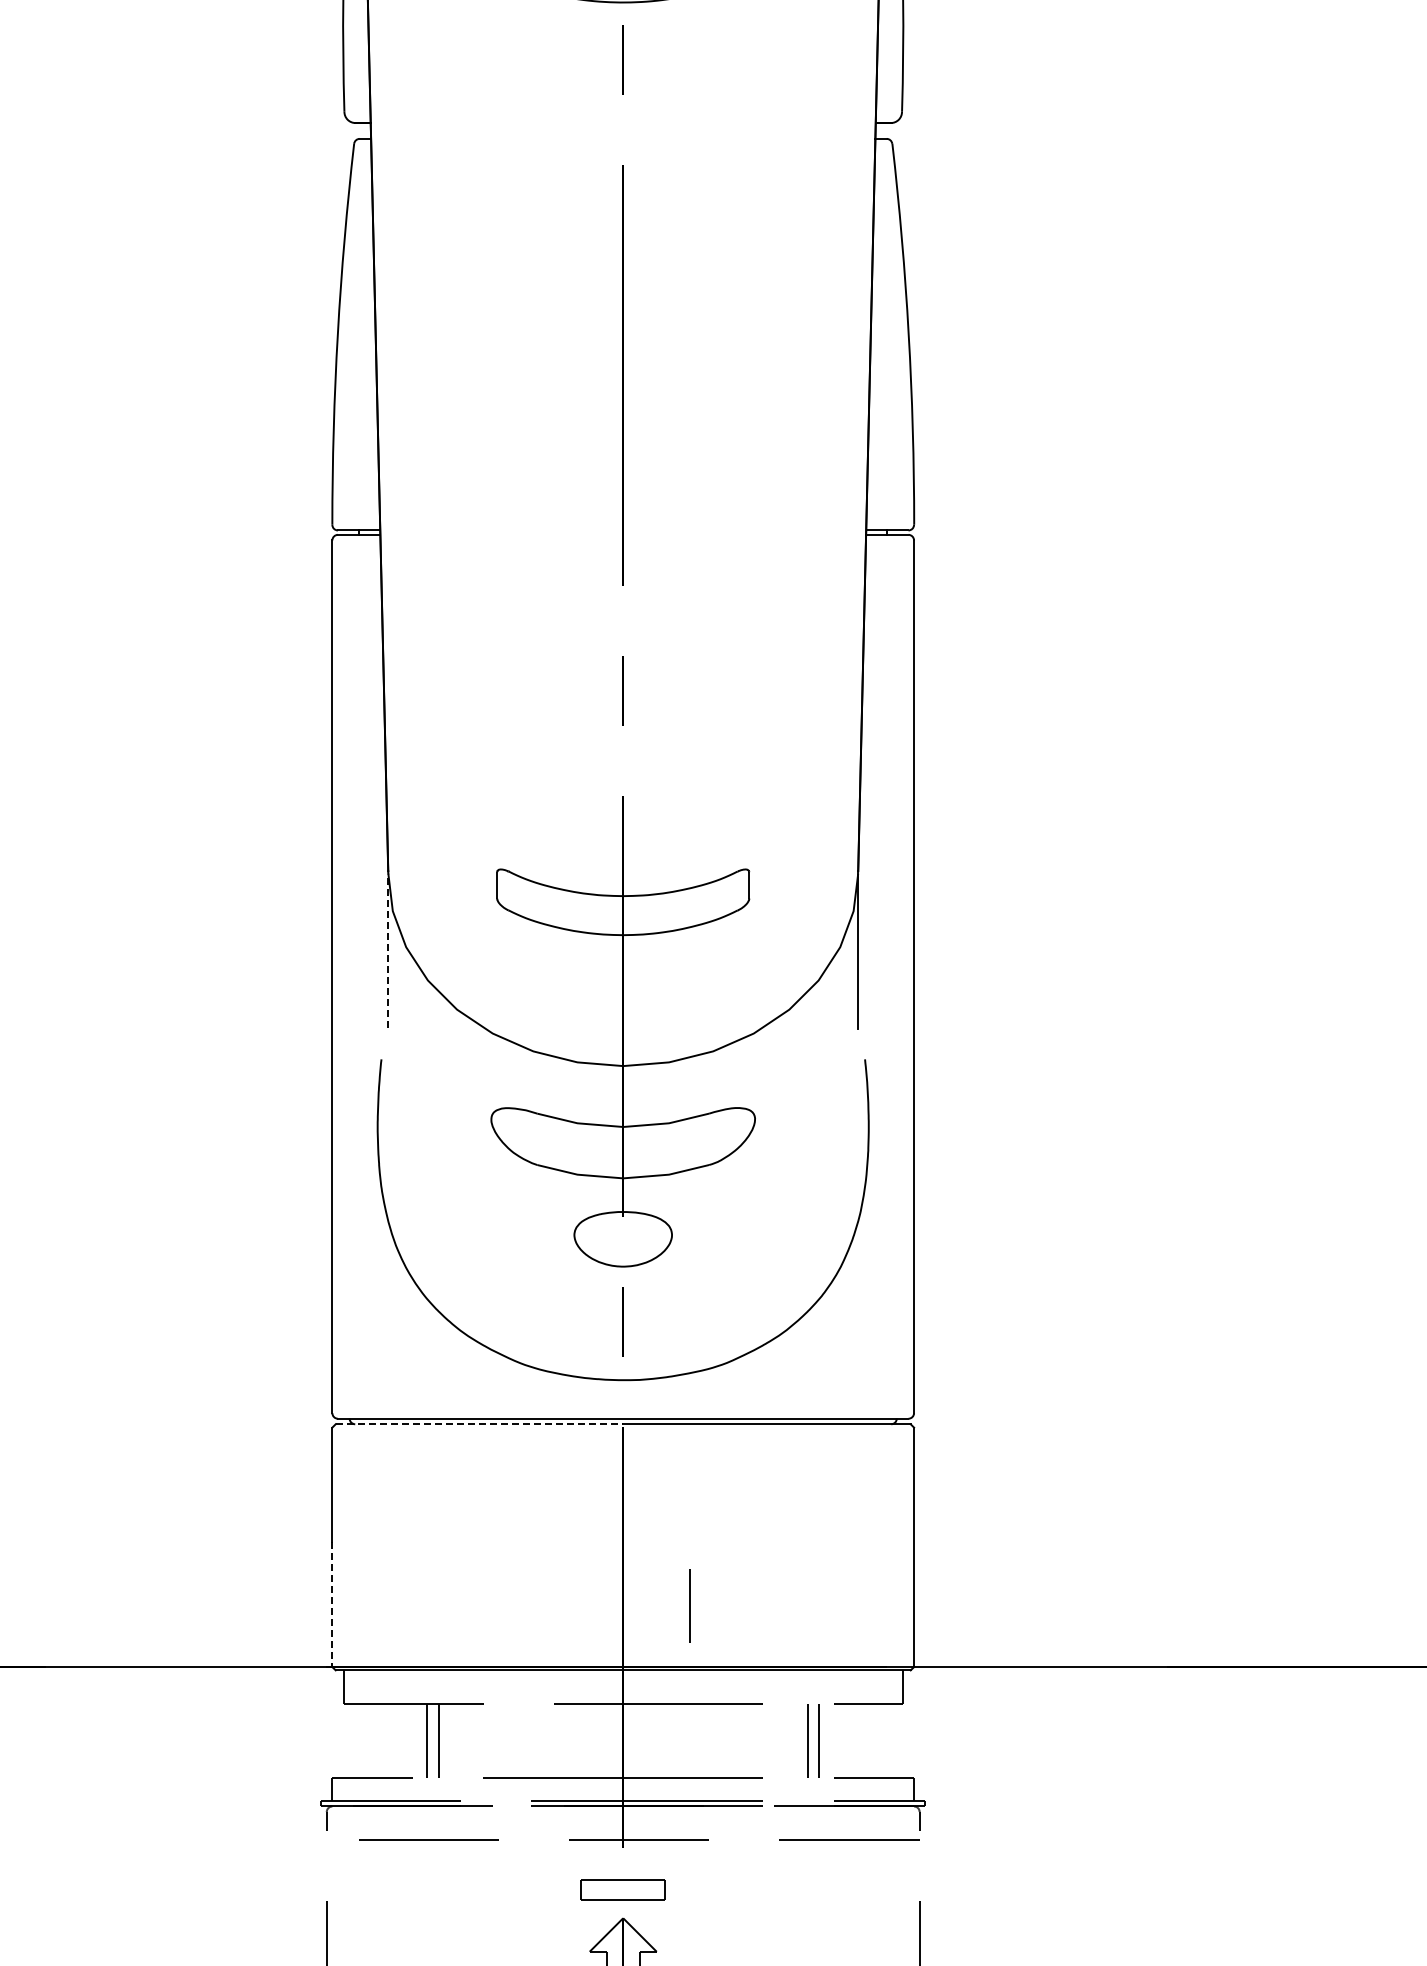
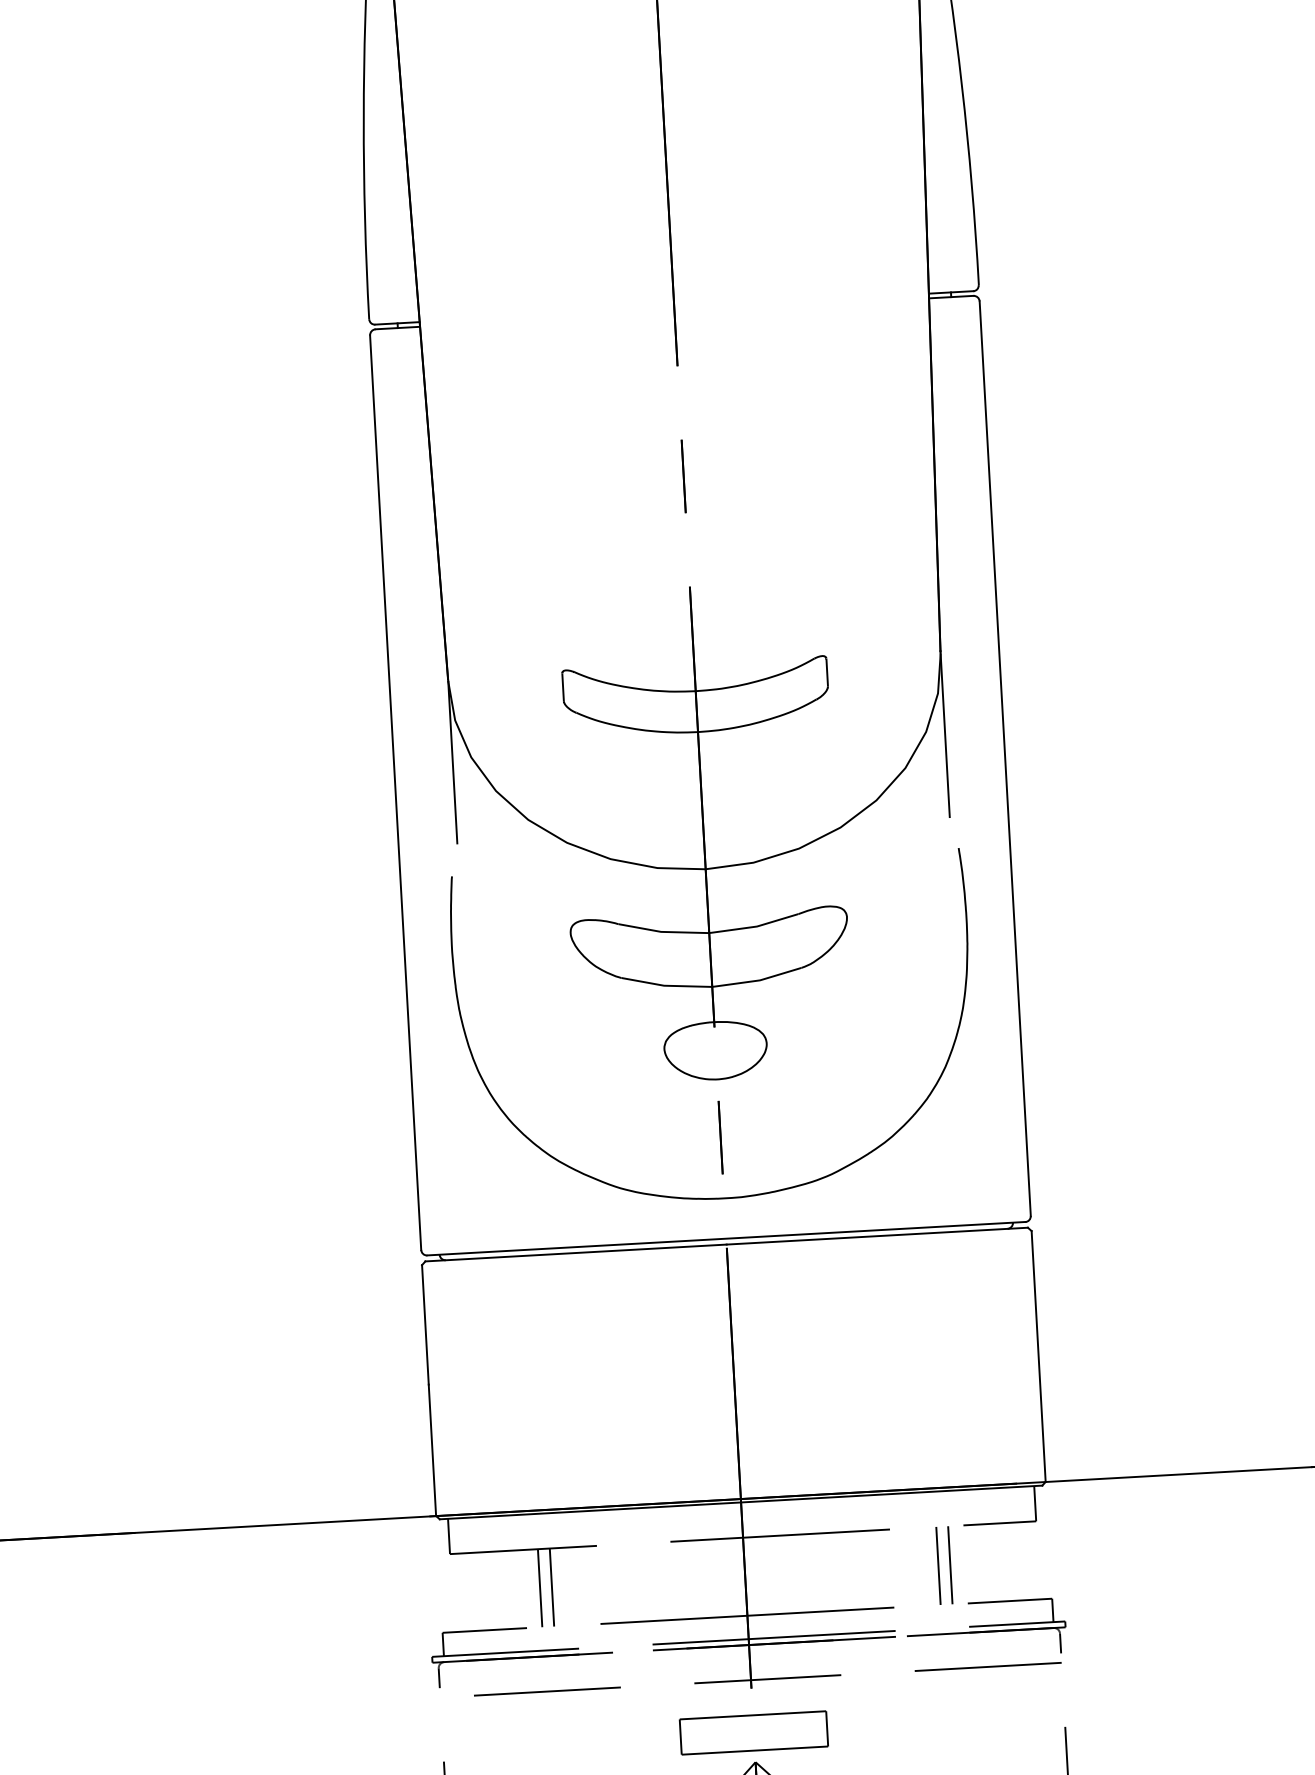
line: (388, 950) -> (452, 761), dashed -> solid
line: (479, 1424) -> (576, 1253), dashed -> solid
line: (332, 1604) -> (432, 1450), dashed -> solid
line: (689, 1605) -> (806, 1430), removed
part: (622, 1890) -> (753, 1733), size x1.67

